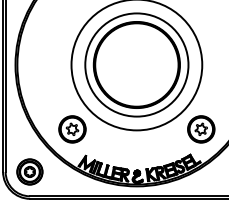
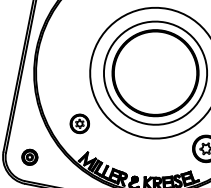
part: (72, 129) -> (79, 123), size x0.7
part: (29, 171) -> (29, 156), size x0.6

